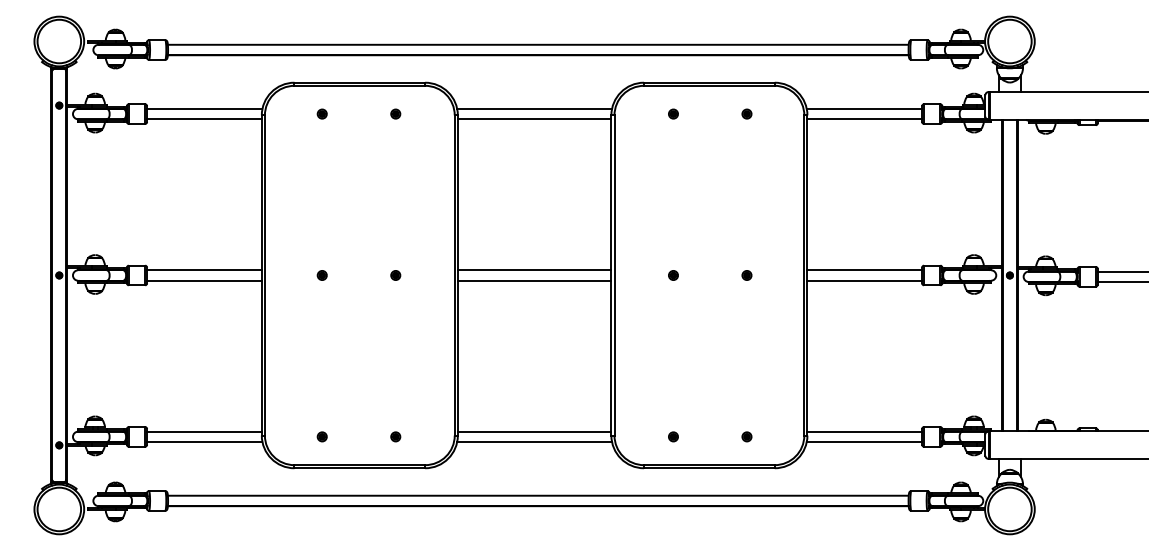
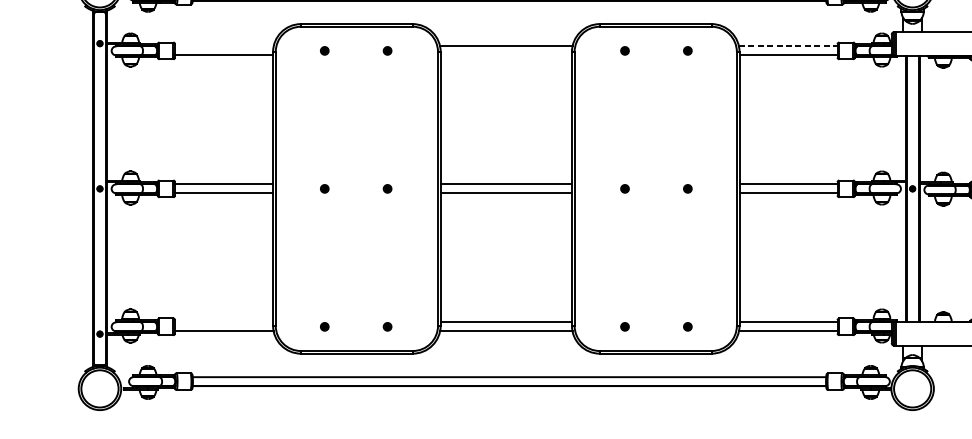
line: (204, 108) -> (224, 46), removed
line: (864, 108) -> (788, 46), solid -> dashed
line: (534, 119) -> (506, 55), removed
line: (204, 431) -> (224, 322), removed

